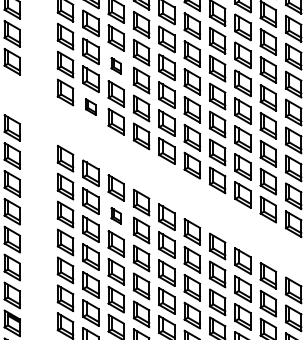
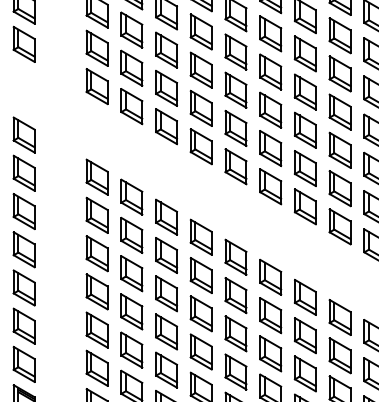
part: (115, 65) -> (165, 49), size x1.67
part: (90, 106) -> (131, 105), size x1.67
part: (115, 215) -> (165, 254), size x1.67

